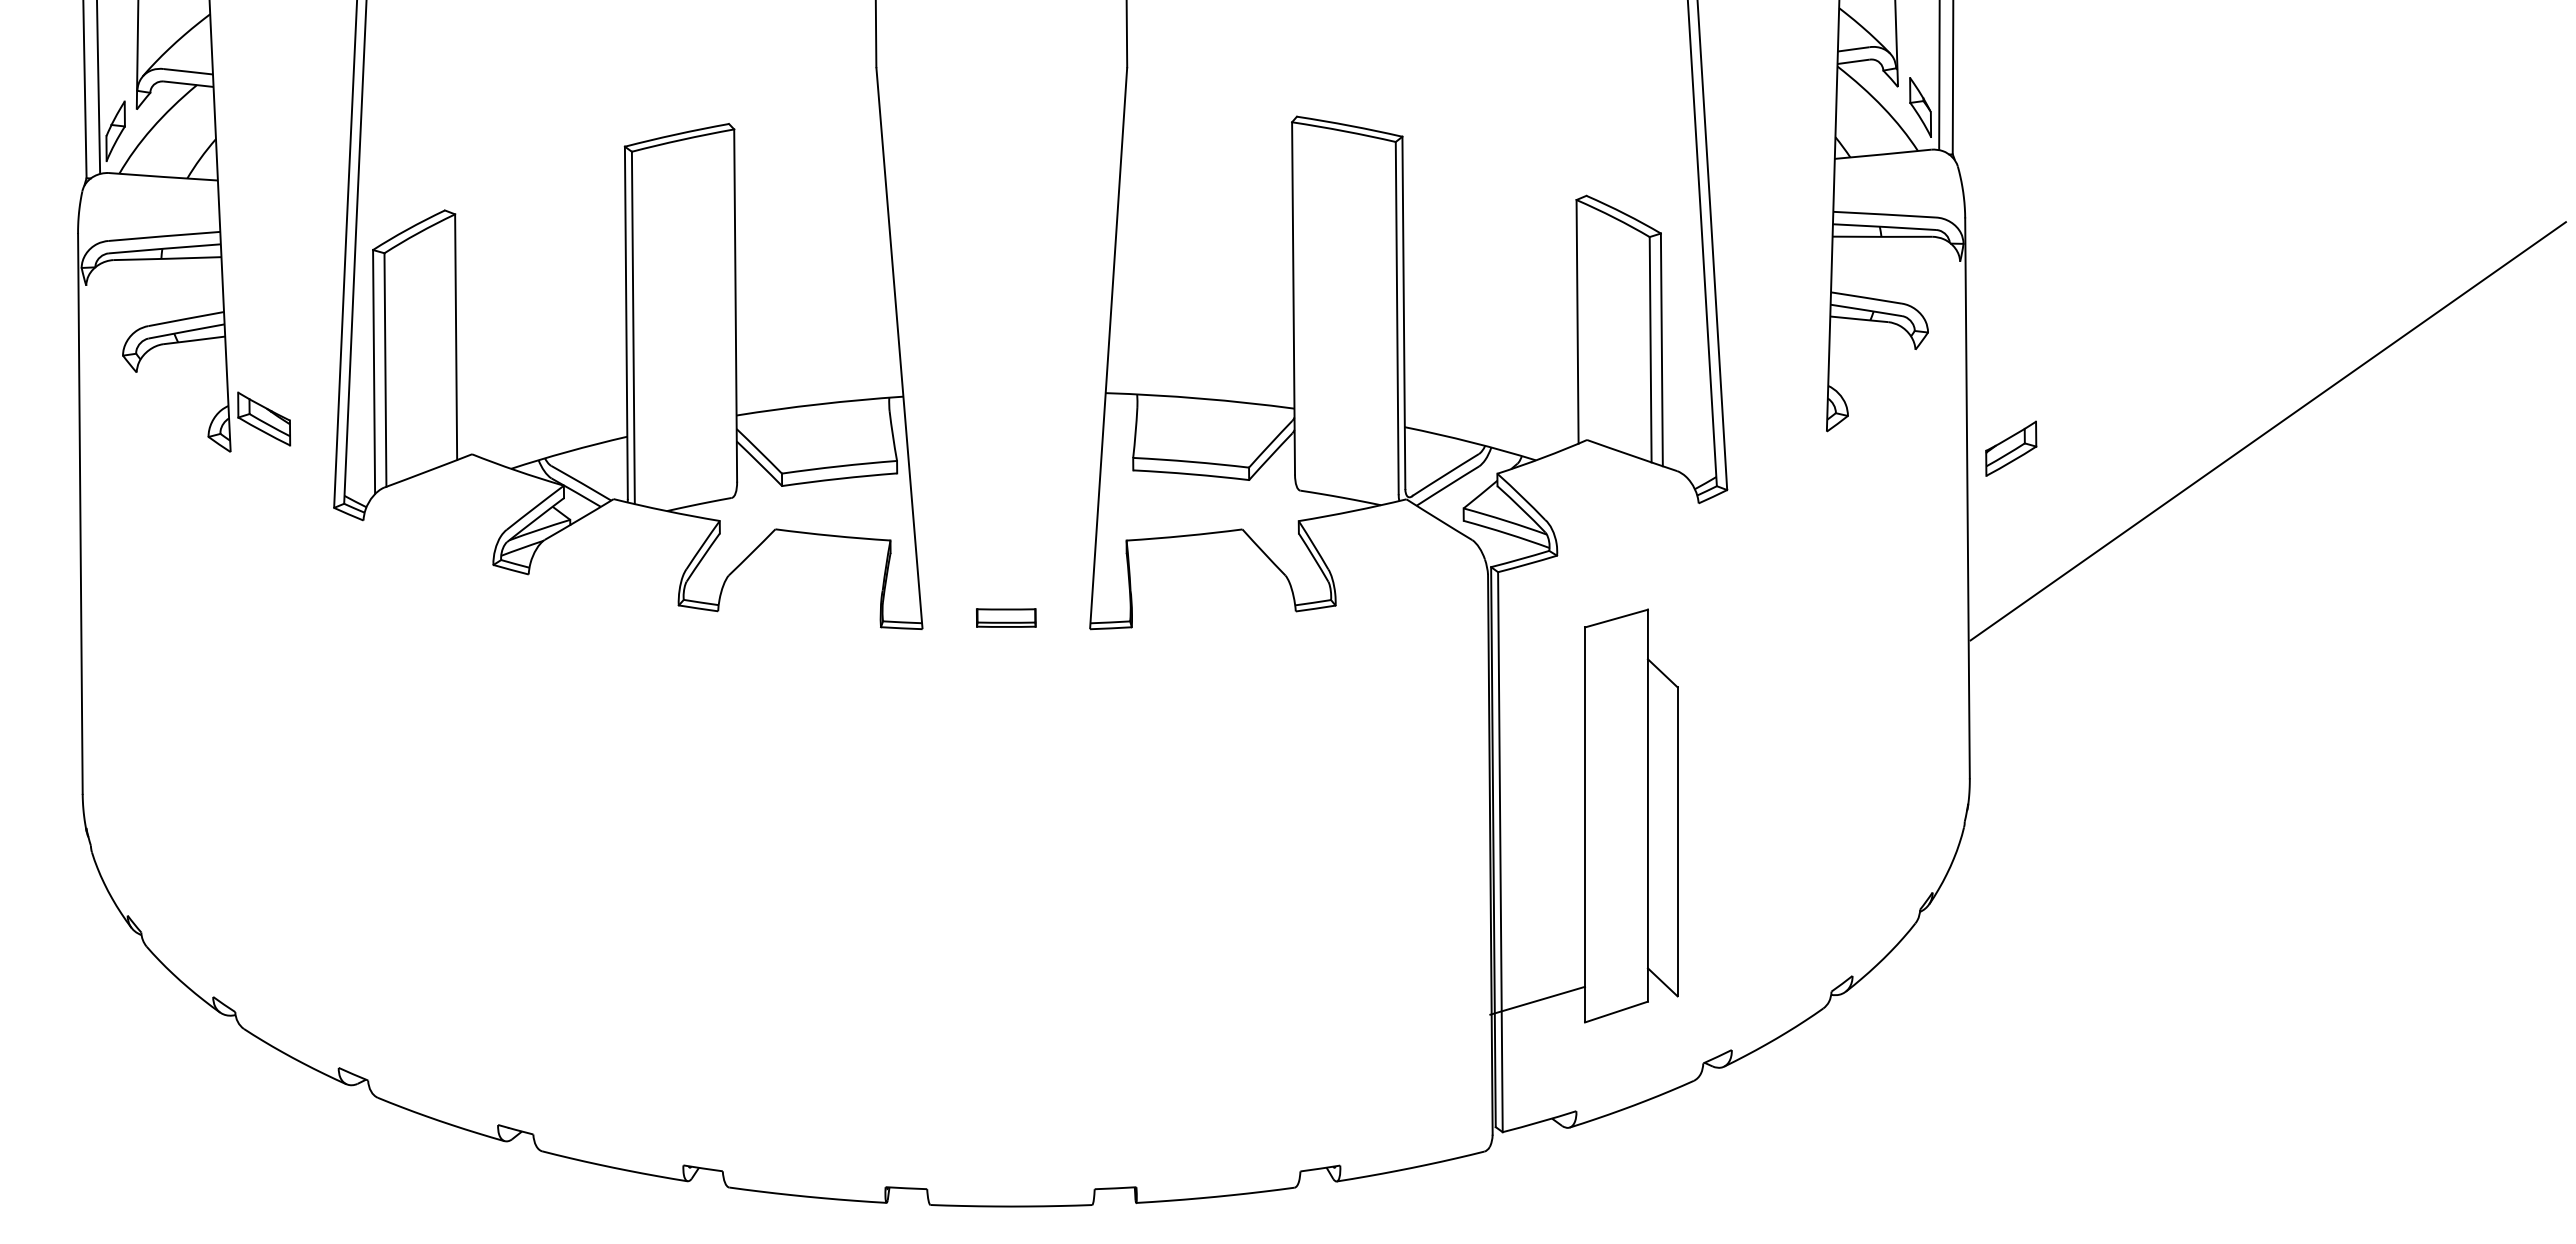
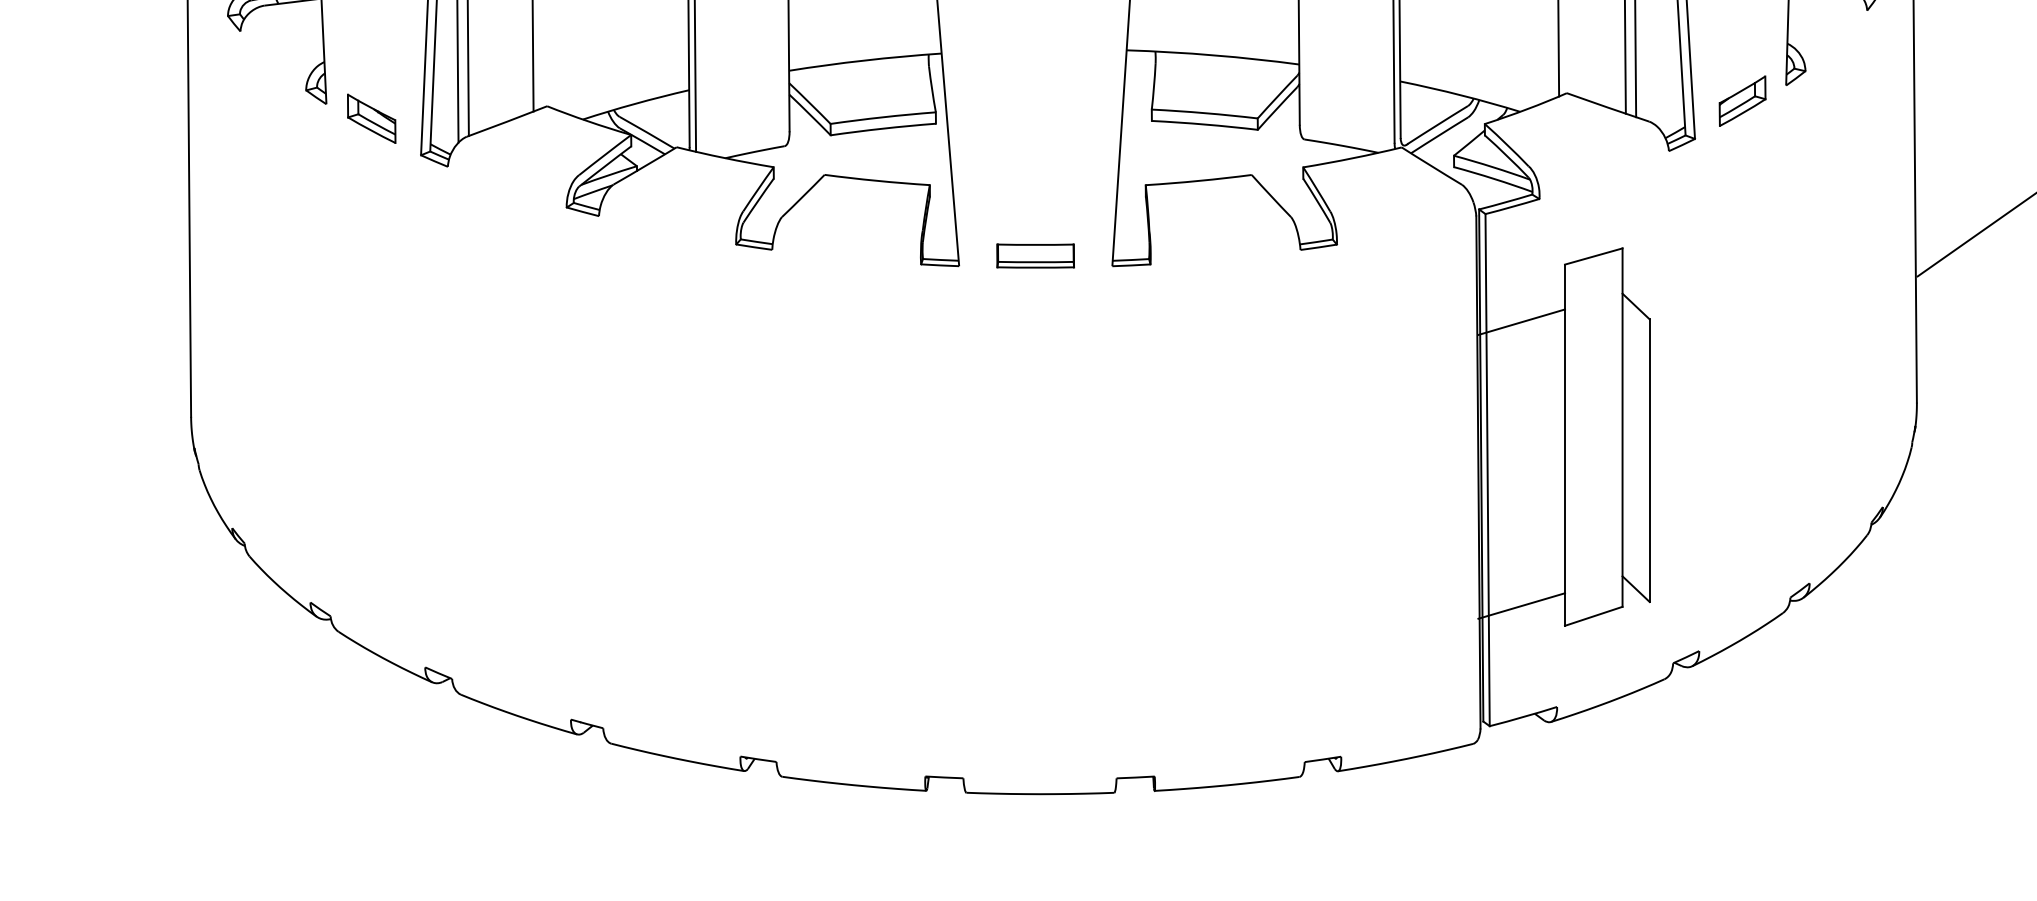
part: (264, 418) -> (372, 118), moved
part: (2011, 448) -> (1742, 100), moved
part: (1006, 617) -> (1035, 255), size x1.43
line: (1537, 690) -> (1521, 322), added

